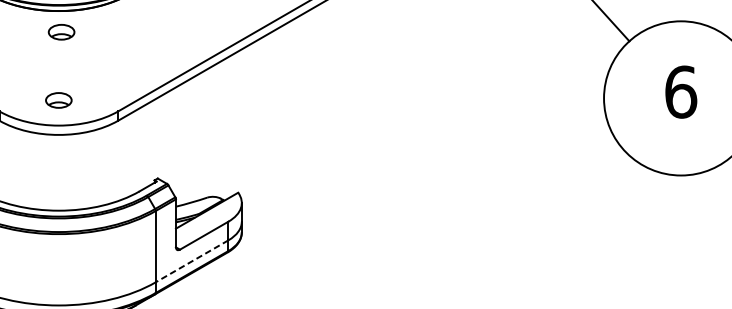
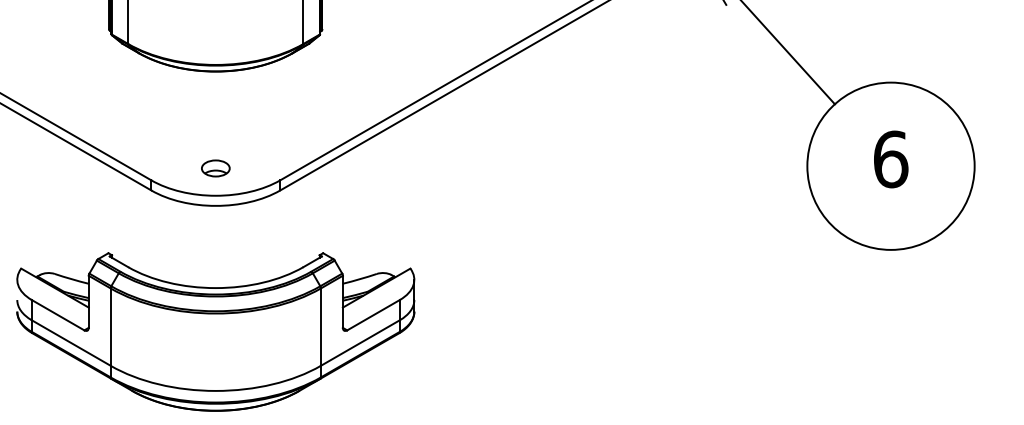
part: (61, 32) -> (218, 94), removed
line: (192, 261) -> (360, 343), dashed -> solid

